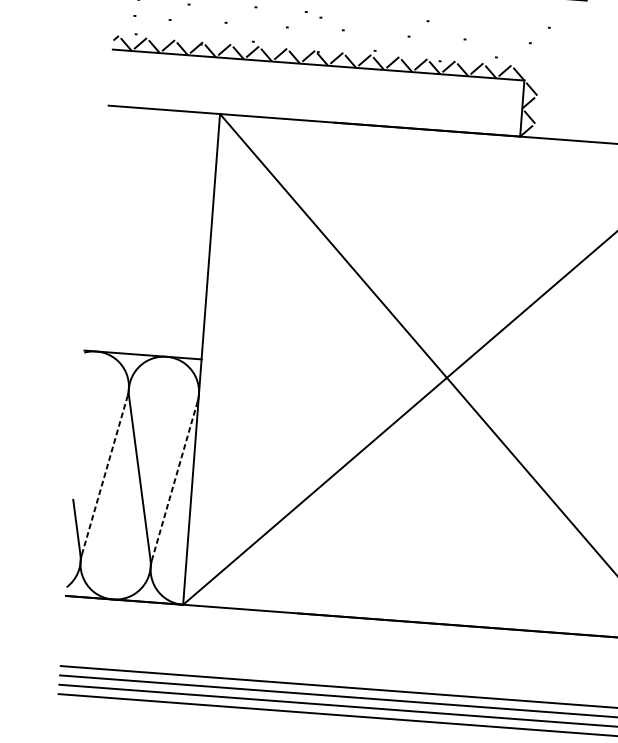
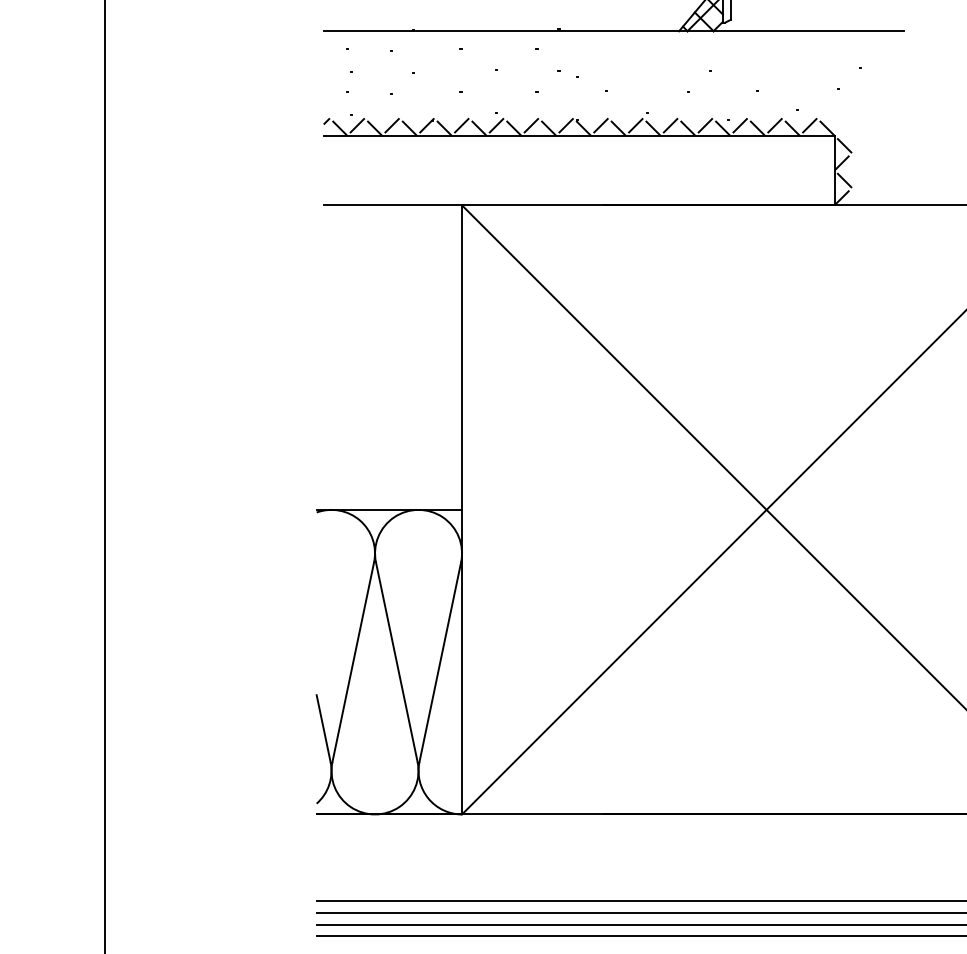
line: (104, 474) -> (353, 661), dashed -> solid
line: (174, 481) -> (440, 662), dashed -> solid

